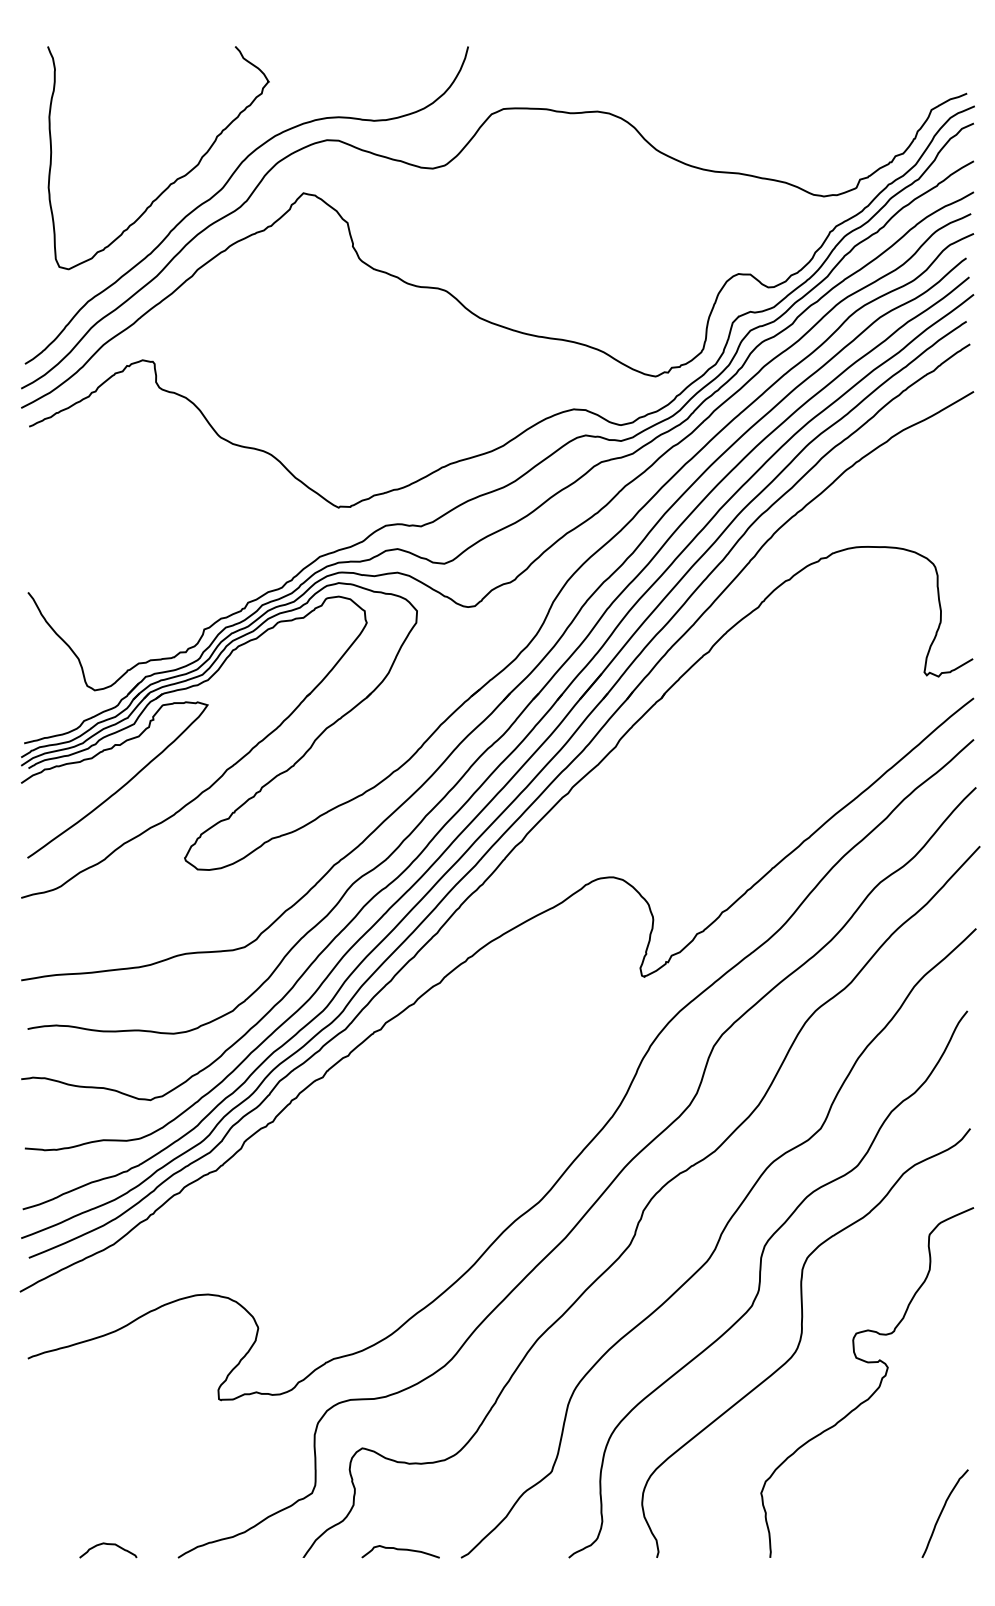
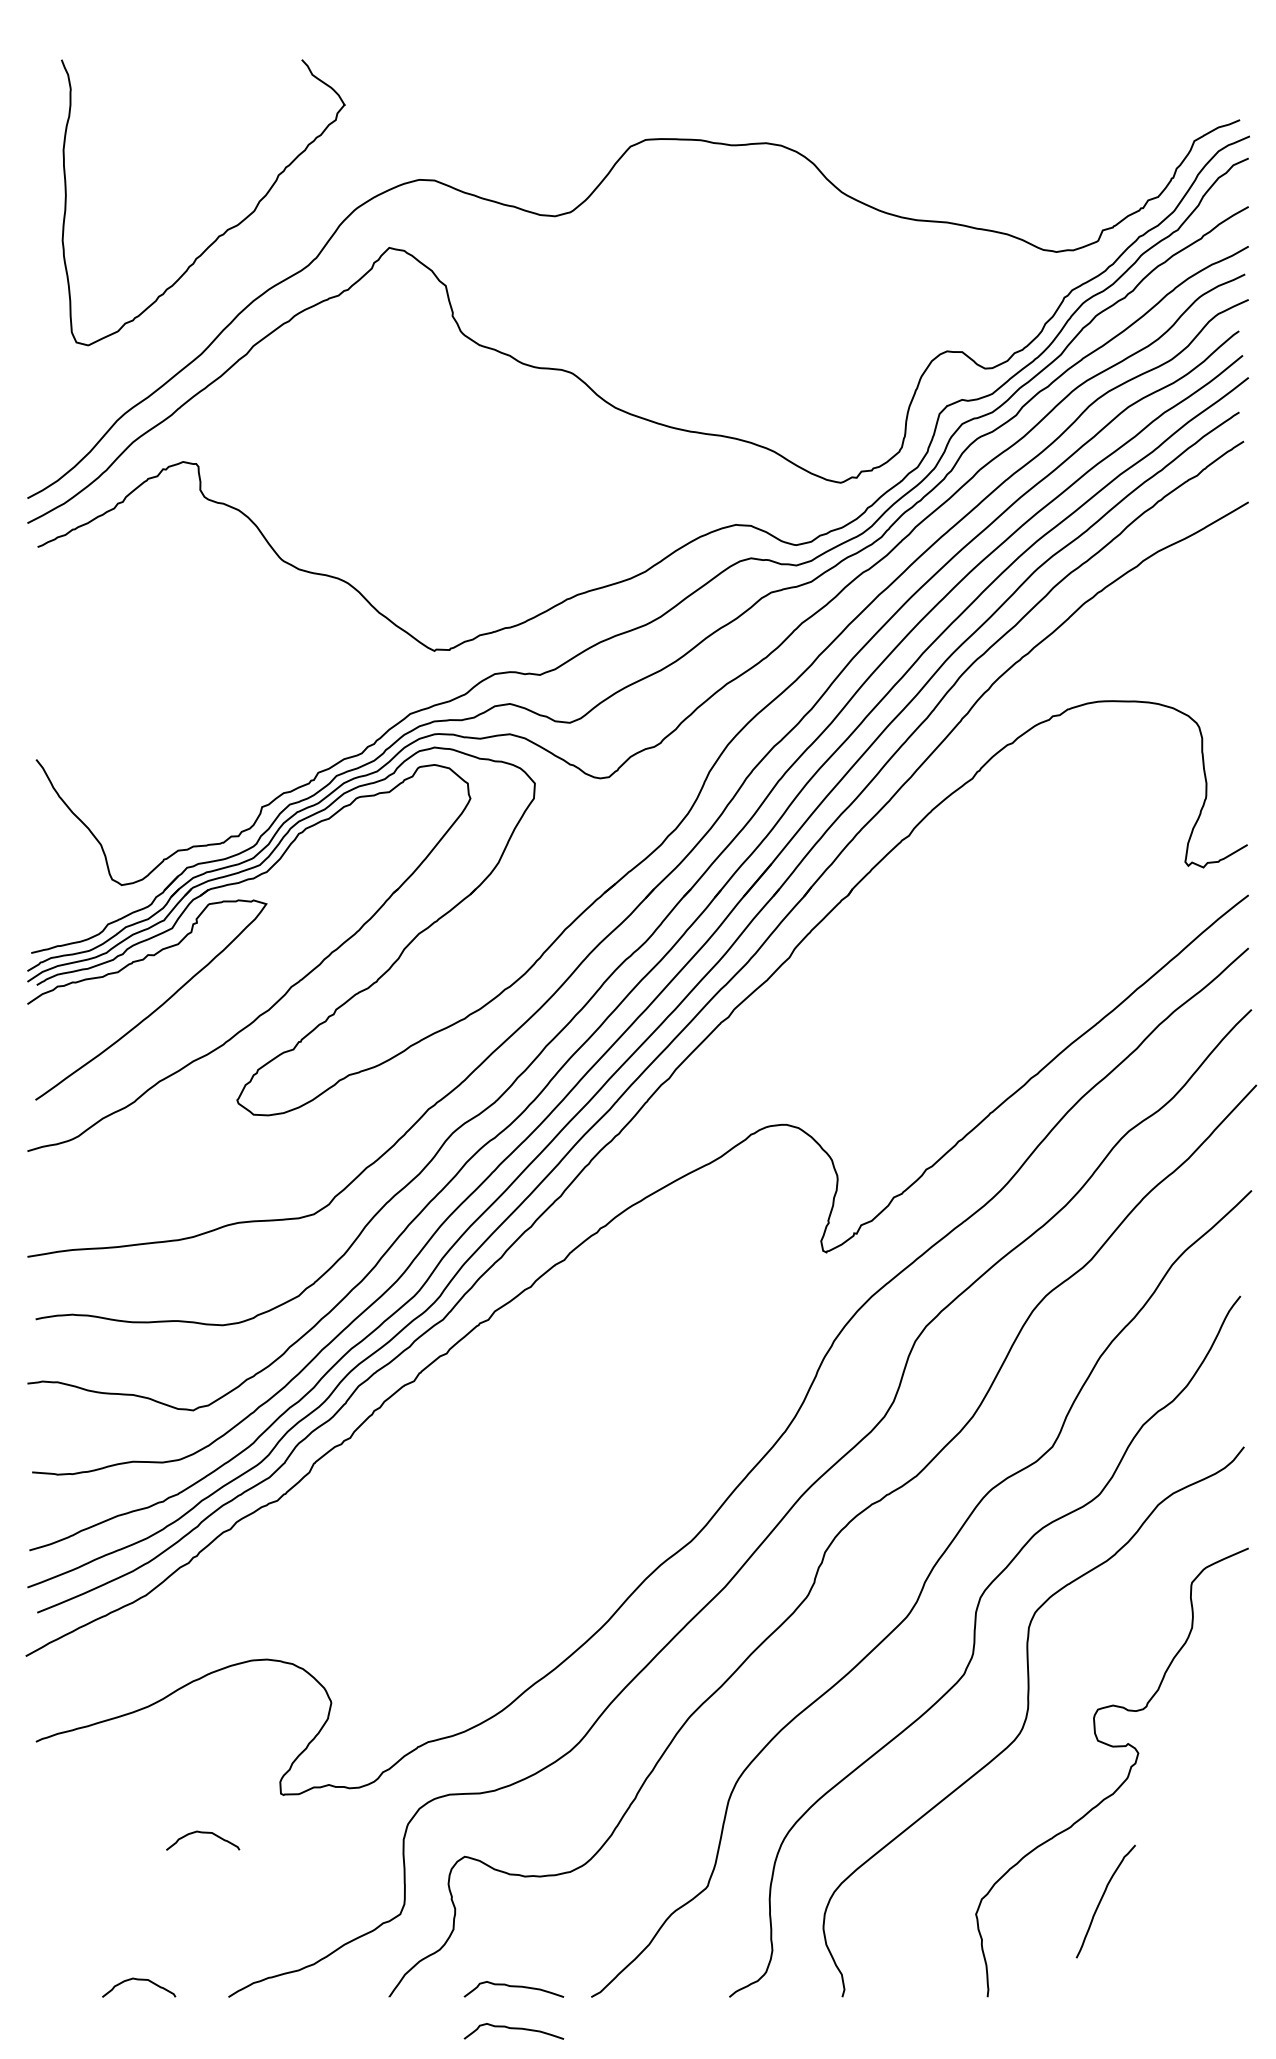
curve: (225, 185) -> (289, 238), removed
curve: (158, 1430) -> (203, 1833), added
curve: (942, 1512) -> (1102, 1899), moved
curve: (400, 1583) -> (513, 2029), added

